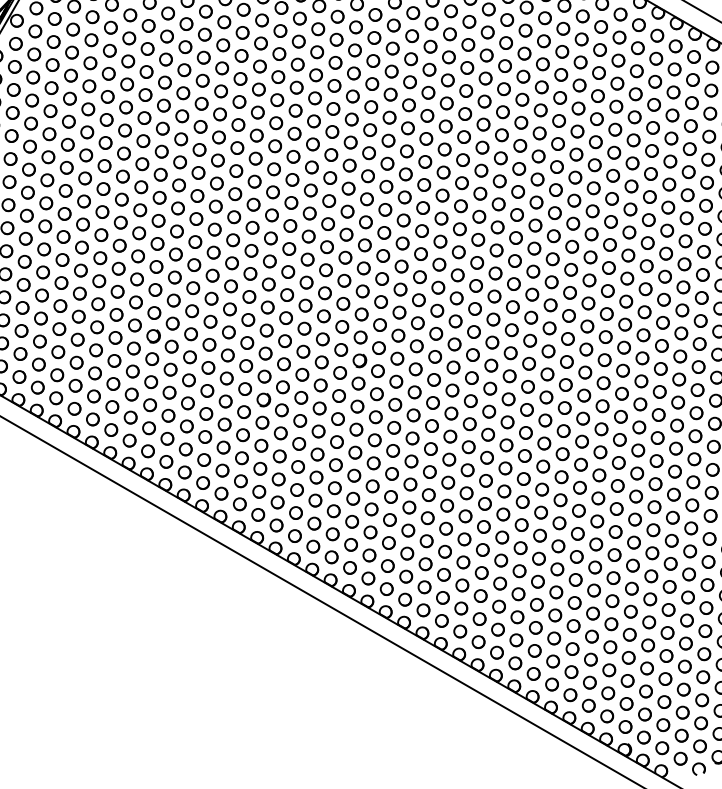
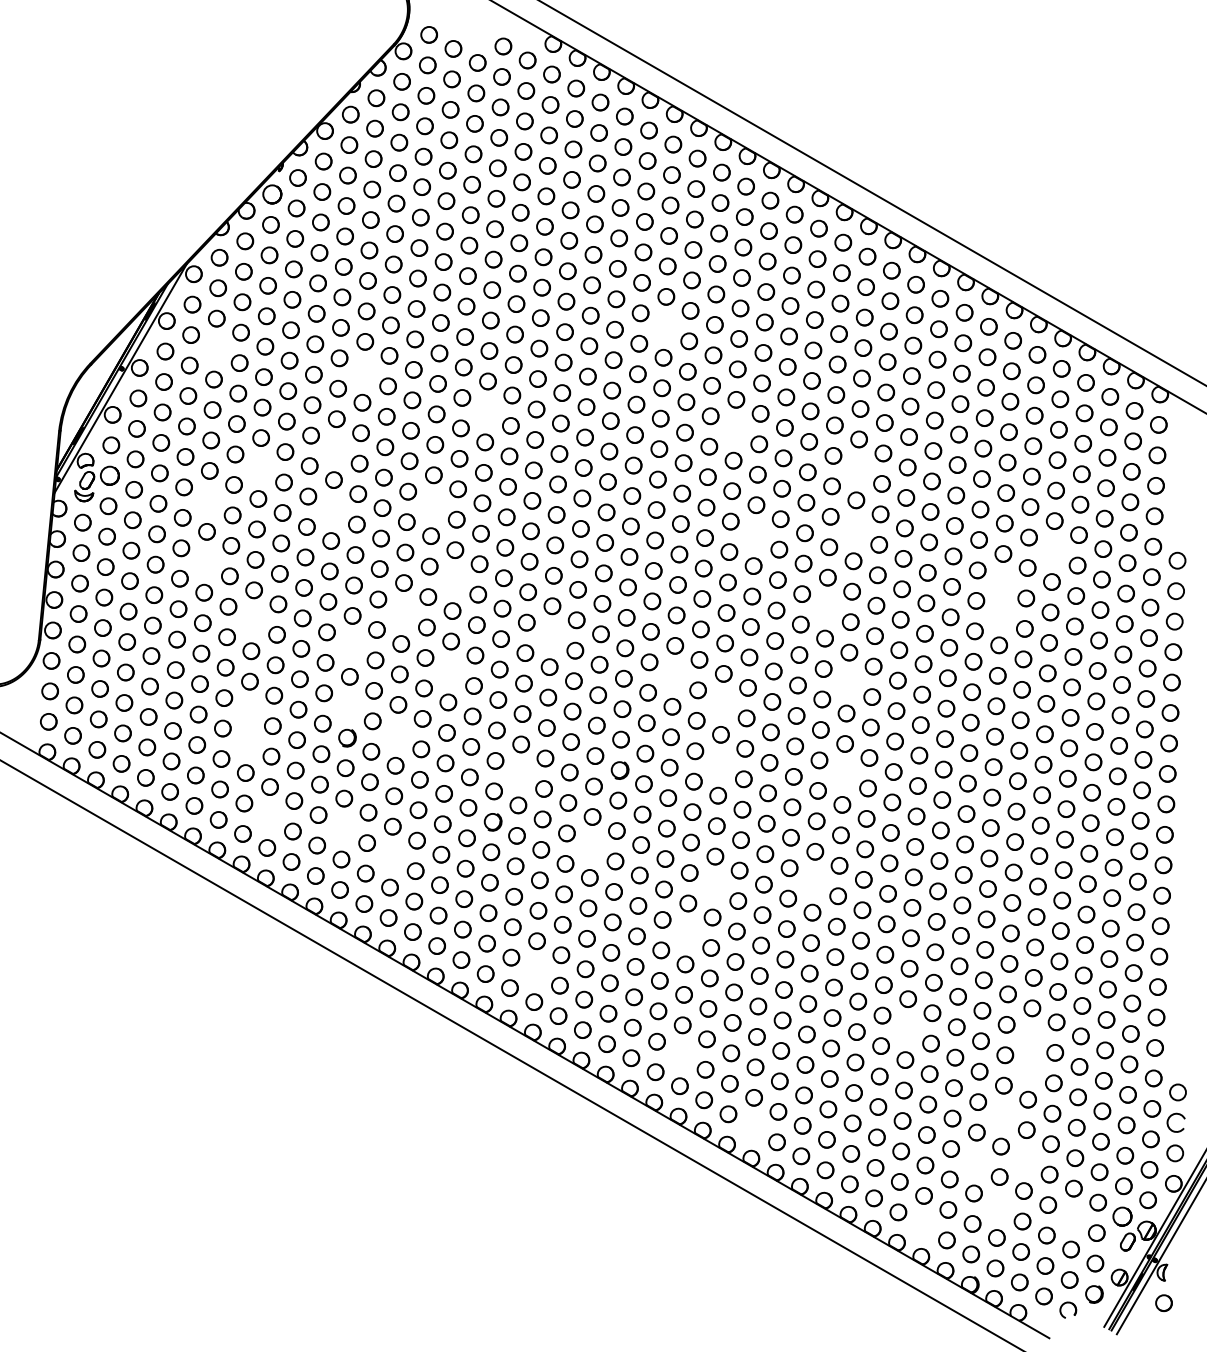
part: (393, 25) -> (664, 327), removed
part: (53, 41) -> (215, 348), removed
part: (165, 59) -> (363, 372), removed
part: (258, 89) -> (486, 411), removed
part: (446, 103) -> (734, 430), removed
part: (144, 117) -> (335, 449), removed
part: (87, 132) -> (259, 468), removed
part: (539, 133) -> (857, 469), removed
part: (48, 157) -> (208, 501), removed
part: (217, 160) -> (432, 505), removed
part: (142, 164) -> (332, 510), removed
circle: (537, 179) -> (854, 530), removed
part: (461, 183) -> (754, 535), removed
part: (687, 195) -> (1053, 551), removed
part: (46, 203) -> (205, 562), removed
part: (233, 217) -> (453, 580), removed
part: (648, 220) -> (1001, 584), removed
part: (516, 237) -> (826, 607), removed
part: (195, 242) -> (402, 613), removed
part: (647, 242) -> (1000, 614), removed
circle: (81, 247) -> (252, 620), removed
part: (307, 259) -> (550, 636), removed
part: (156, 267) -> (351, 646), removed
circle: (230, 285) -> (449, 671), removed
part: (400, 289) -> (673, 676), removed
circle: (531, 294) -> (847, 682), removed
part: (437, 310) -> (722, 704), removed
part: (154, 313) -> (348, 707), removed
part: (78, 316) -> (248, 711), removed
part: (190, 334) -> (396, 735), removed
part: (77, 339) -> (246, 742), removed
part: (435, 357) -> (719, 765), removed
circle: (283, 363) -> (519, 774), removed
part: (528, 363) -> (843, 774), removed
part: (93, 396) -> (268, 817), removed
circle: (149, 404) -> (342, 828), removed
part: (338, 419) -> (591, 847), removed
part: (186, 425) -> (391, 856), removed
part: (506, 445) -> (813, 882), removed
circle: (430, 448) -> (713, 886), removed
circle: (410, 484) -> (686, 933), removed
part: (295, 512) -> (535, 971), removed
part: (576, 556) -> (906, 1029), removed
circle: (670, 563) -> (1030, 1038), removed
part: (406, 576) -> (681, 1055), removed
part: (669, 587) -> (1029, 1069), removed
part: (649, 621) -> (1002, 1115), removed
part: (460, 631) -> (752, 1128), removed
part: (666, 655) -> (1025, 1160), removed
part: (628, 657) -> (975, 1162), removed
part: (646, 691) -> (998, 1207), removed
part: (702, 699) -> (1072, 1218), removed
part: (588, 705) -> (922, 1226), removed

